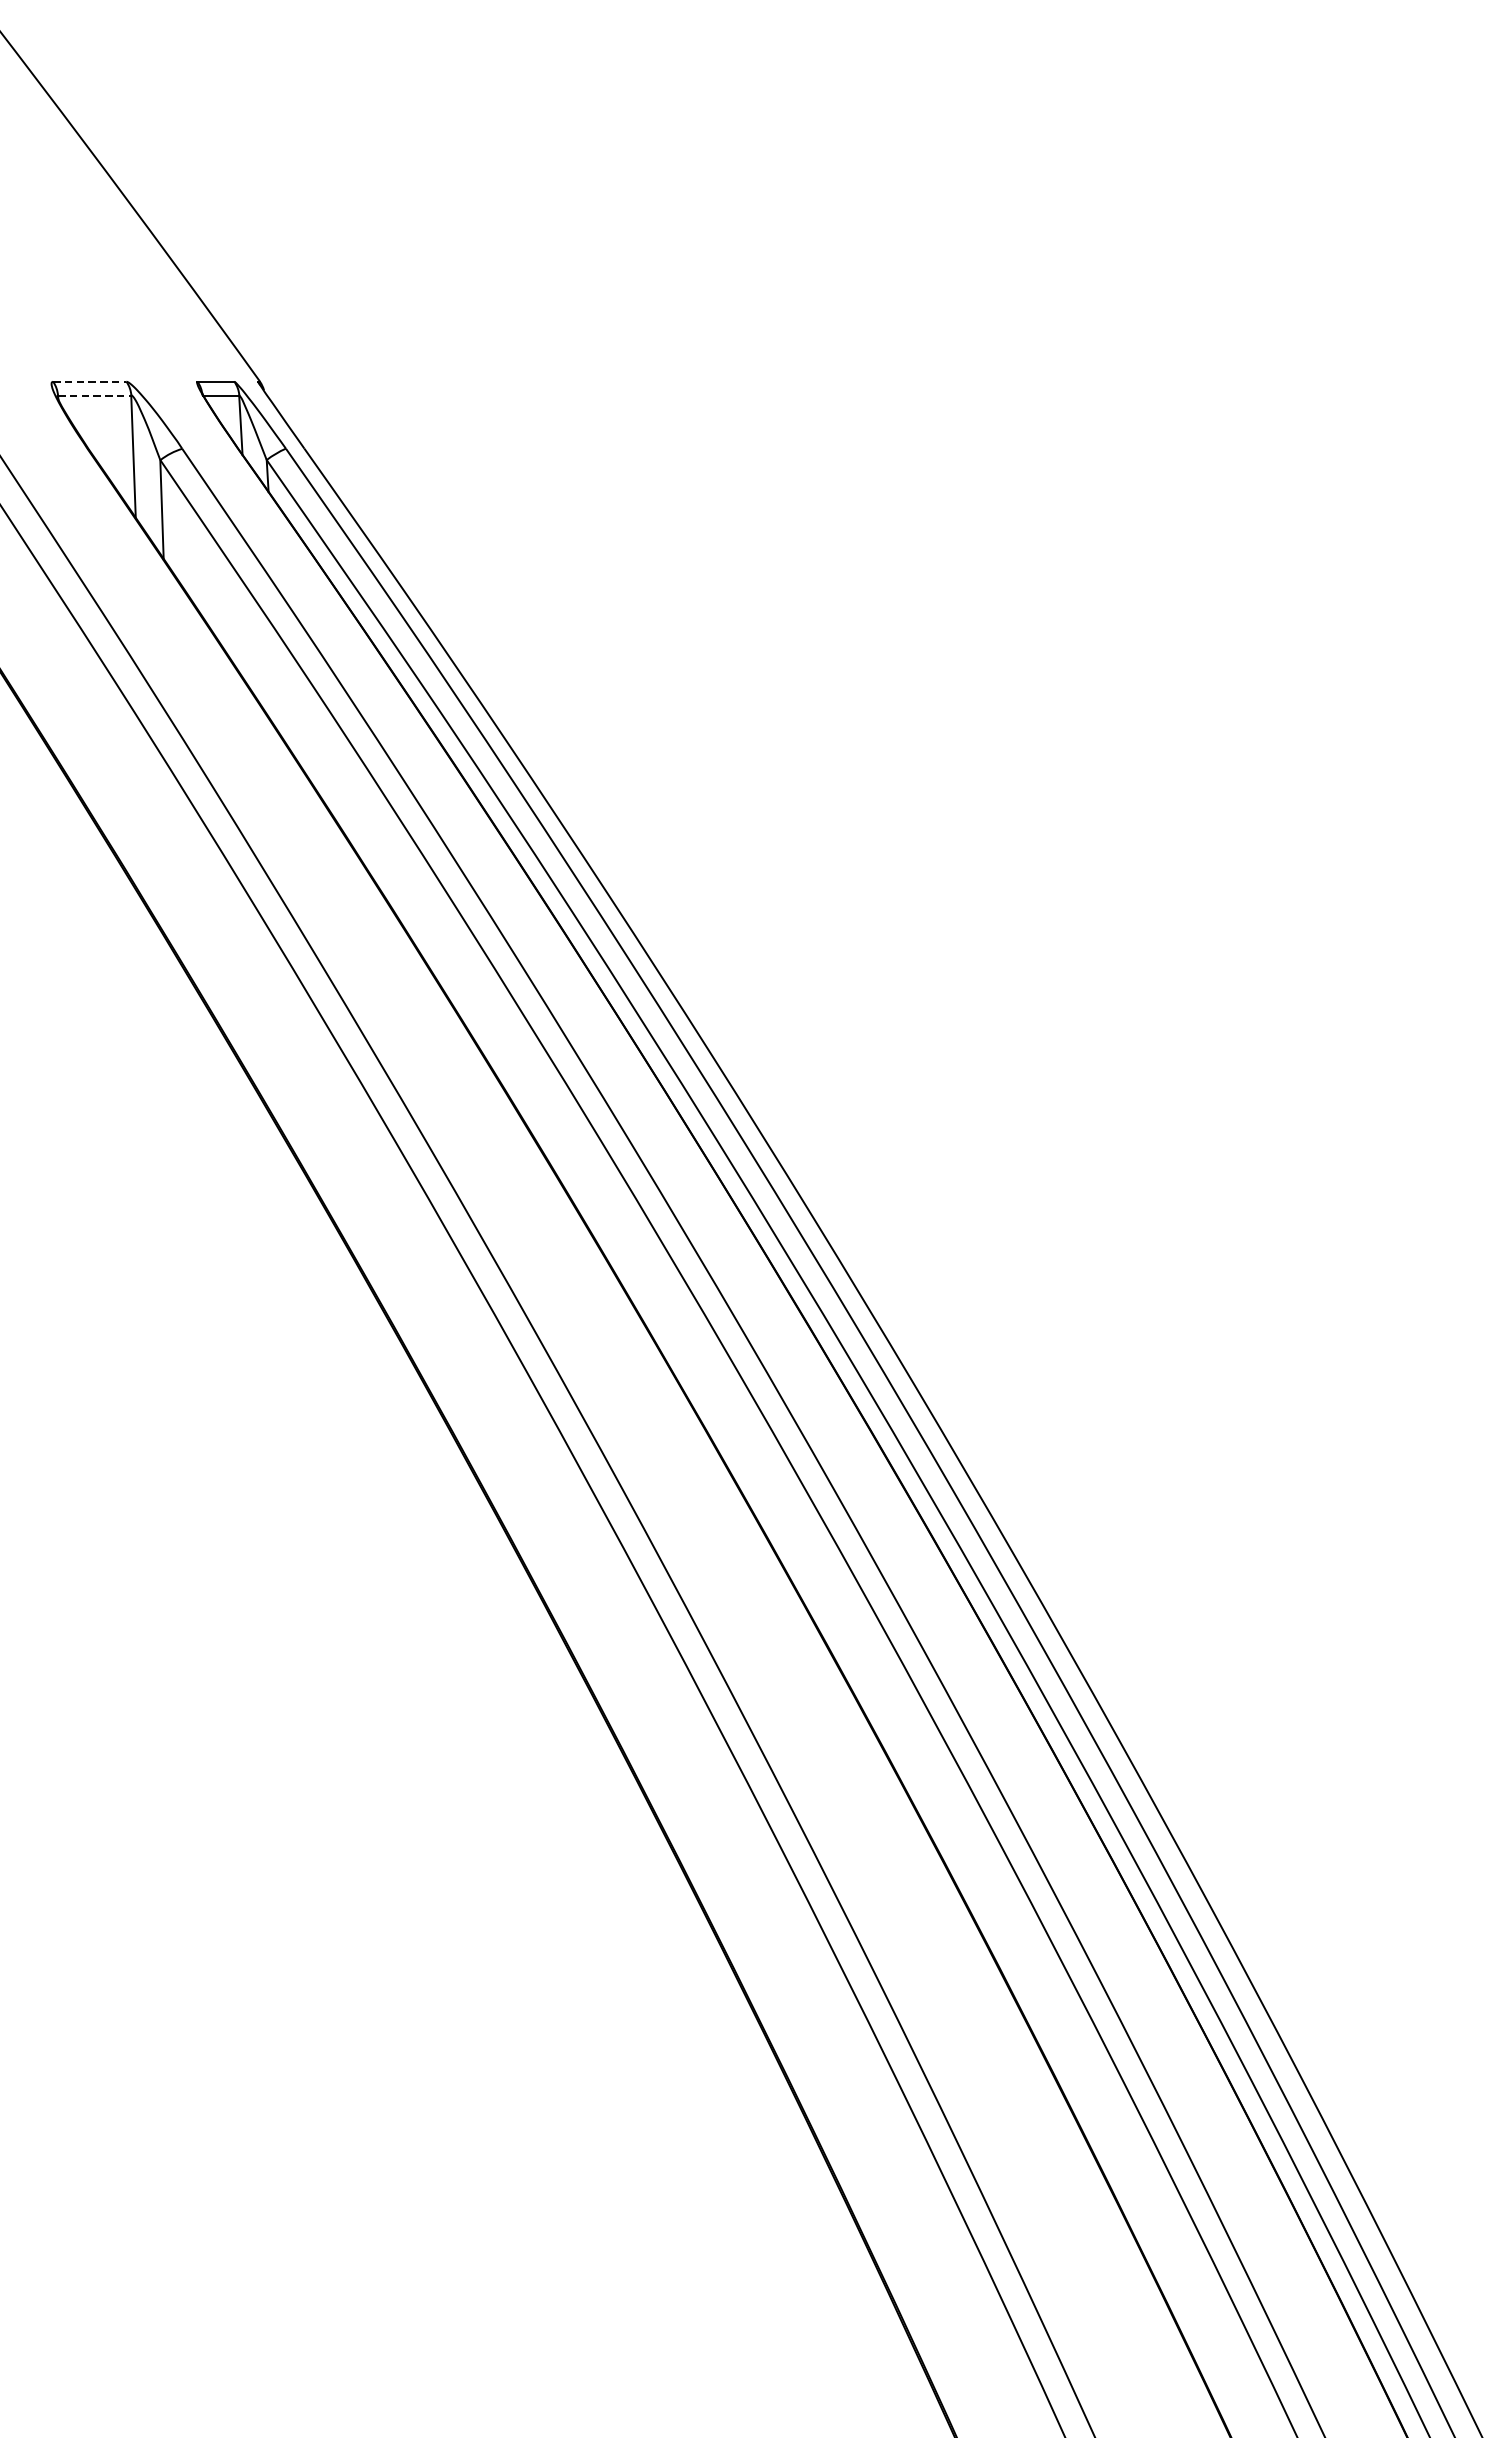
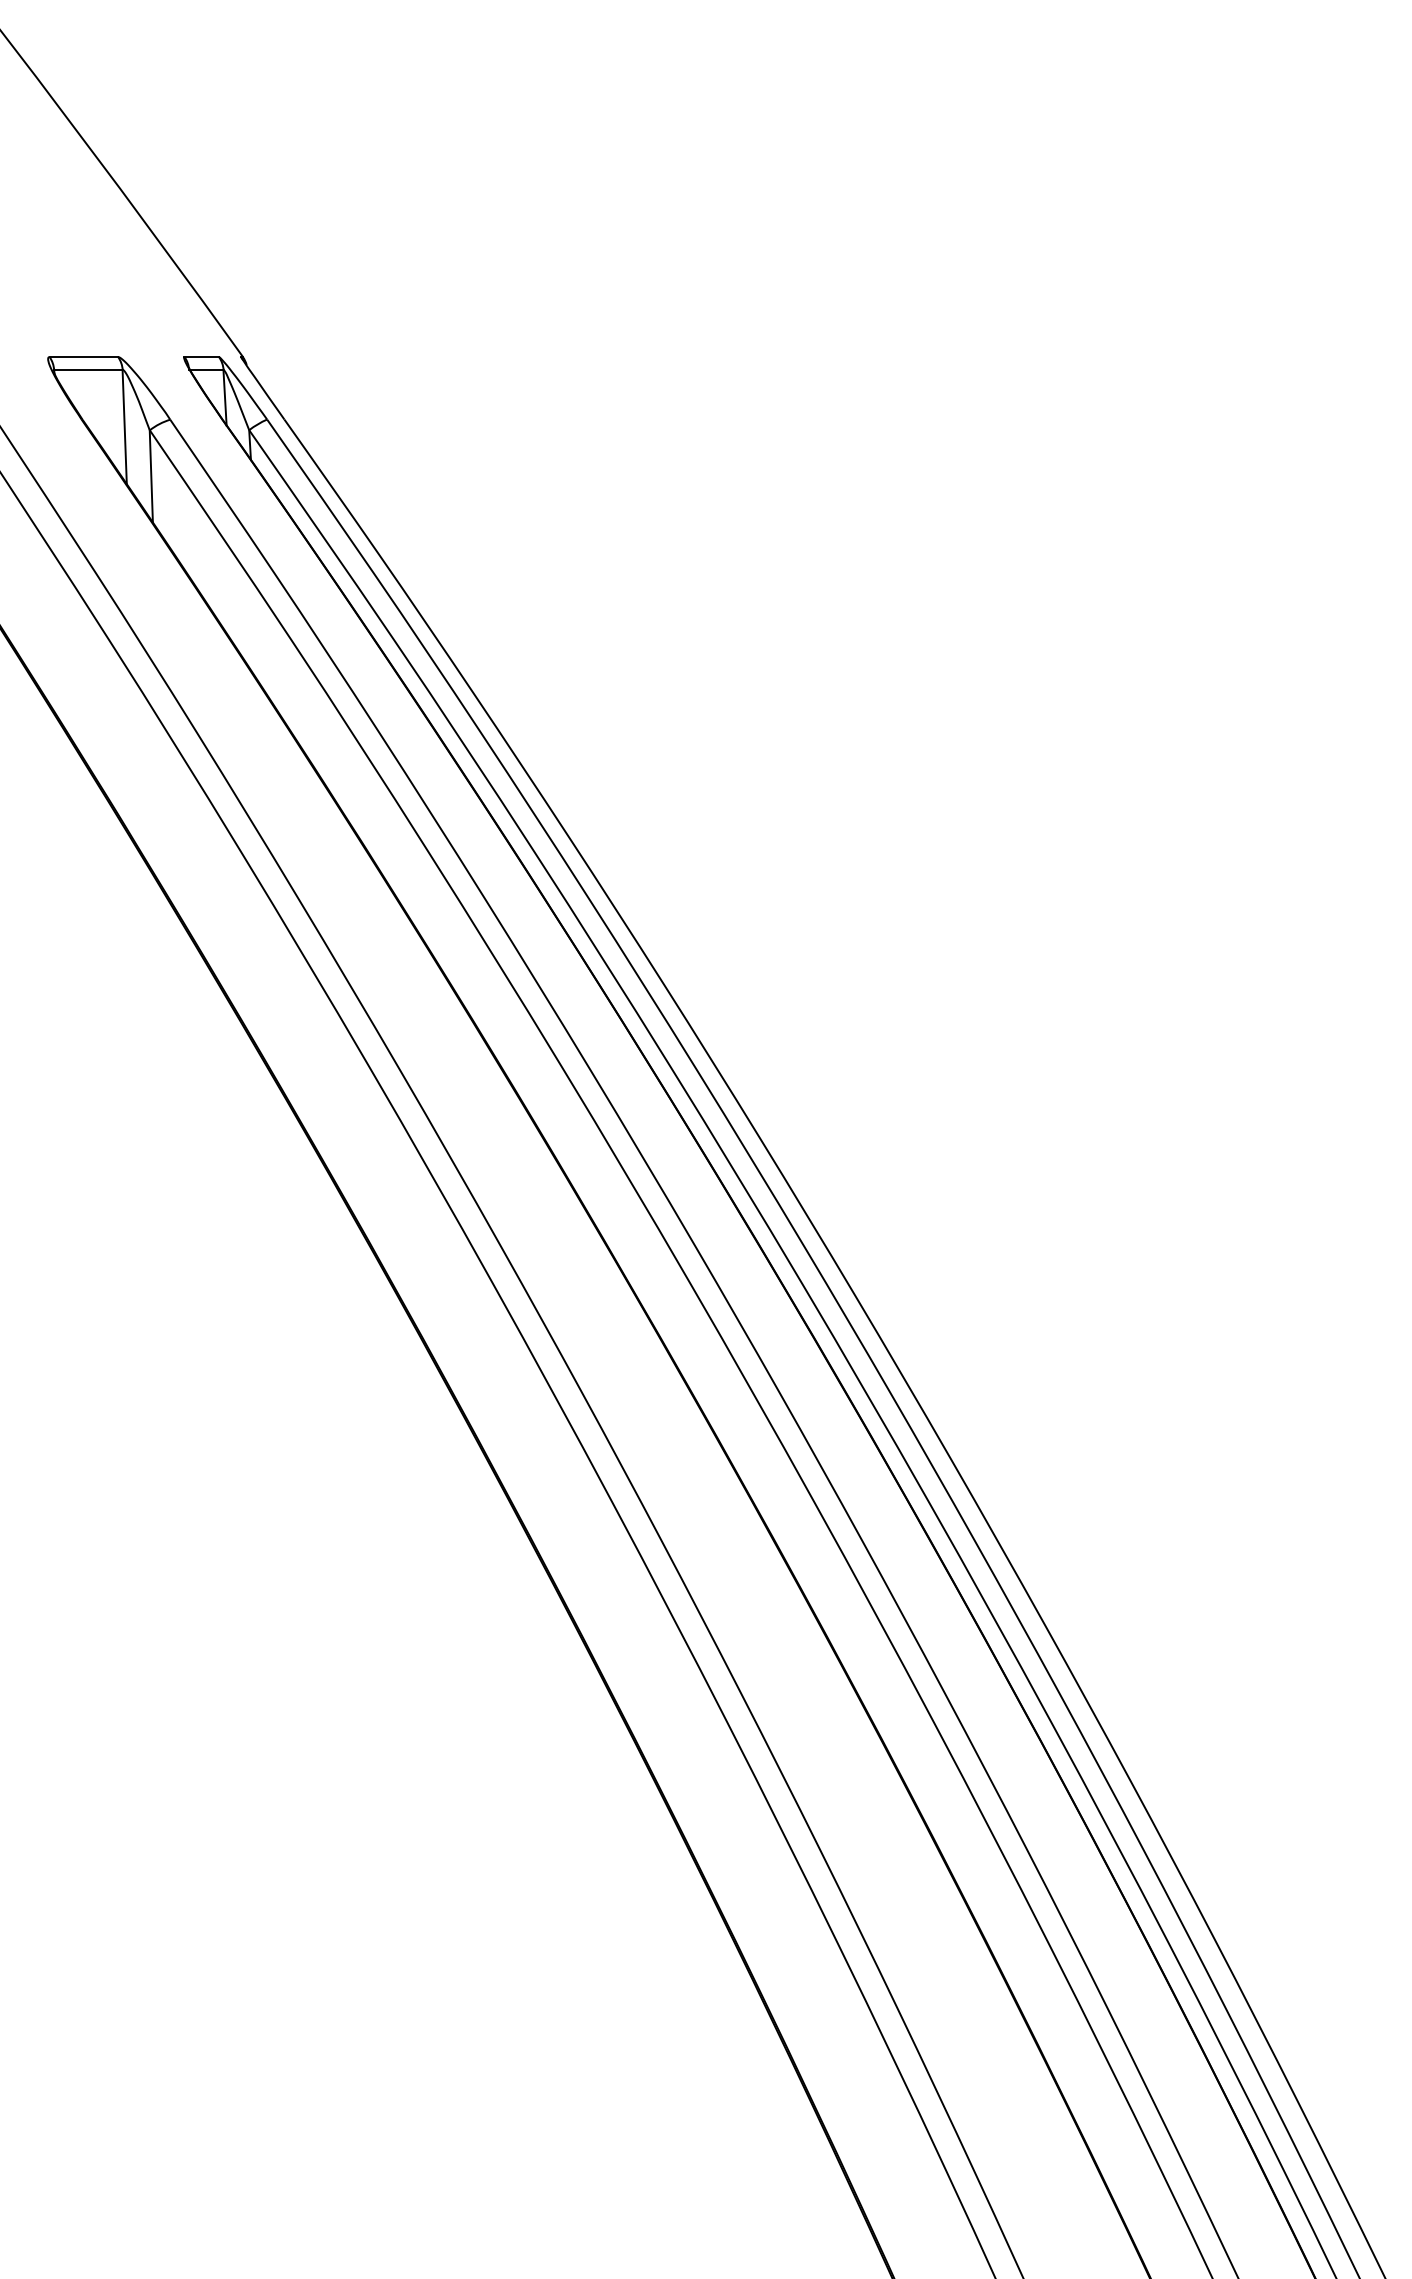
line: (90, 381) -> (84, 356), dashed -> solid
line: (94, 395) -> (88, 369), dashed -> solid

